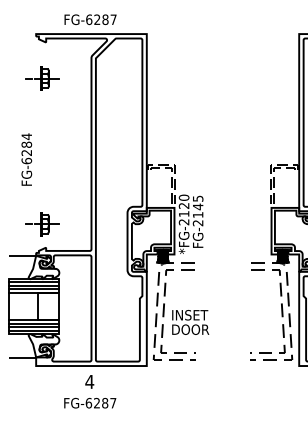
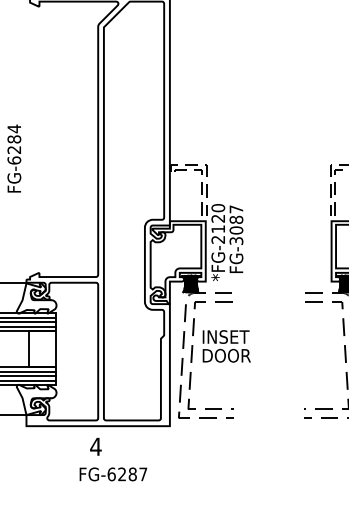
part: (42, 78) -> (34, 53), removed
text: (197, 210) -> (235, 224), FG-2145 -> FG-3087
part: (42, 224) -> (34, 242), removed
text: (190, 322) -> (226, 346), moved
text: (90, 402) -> (113, 473), moved

